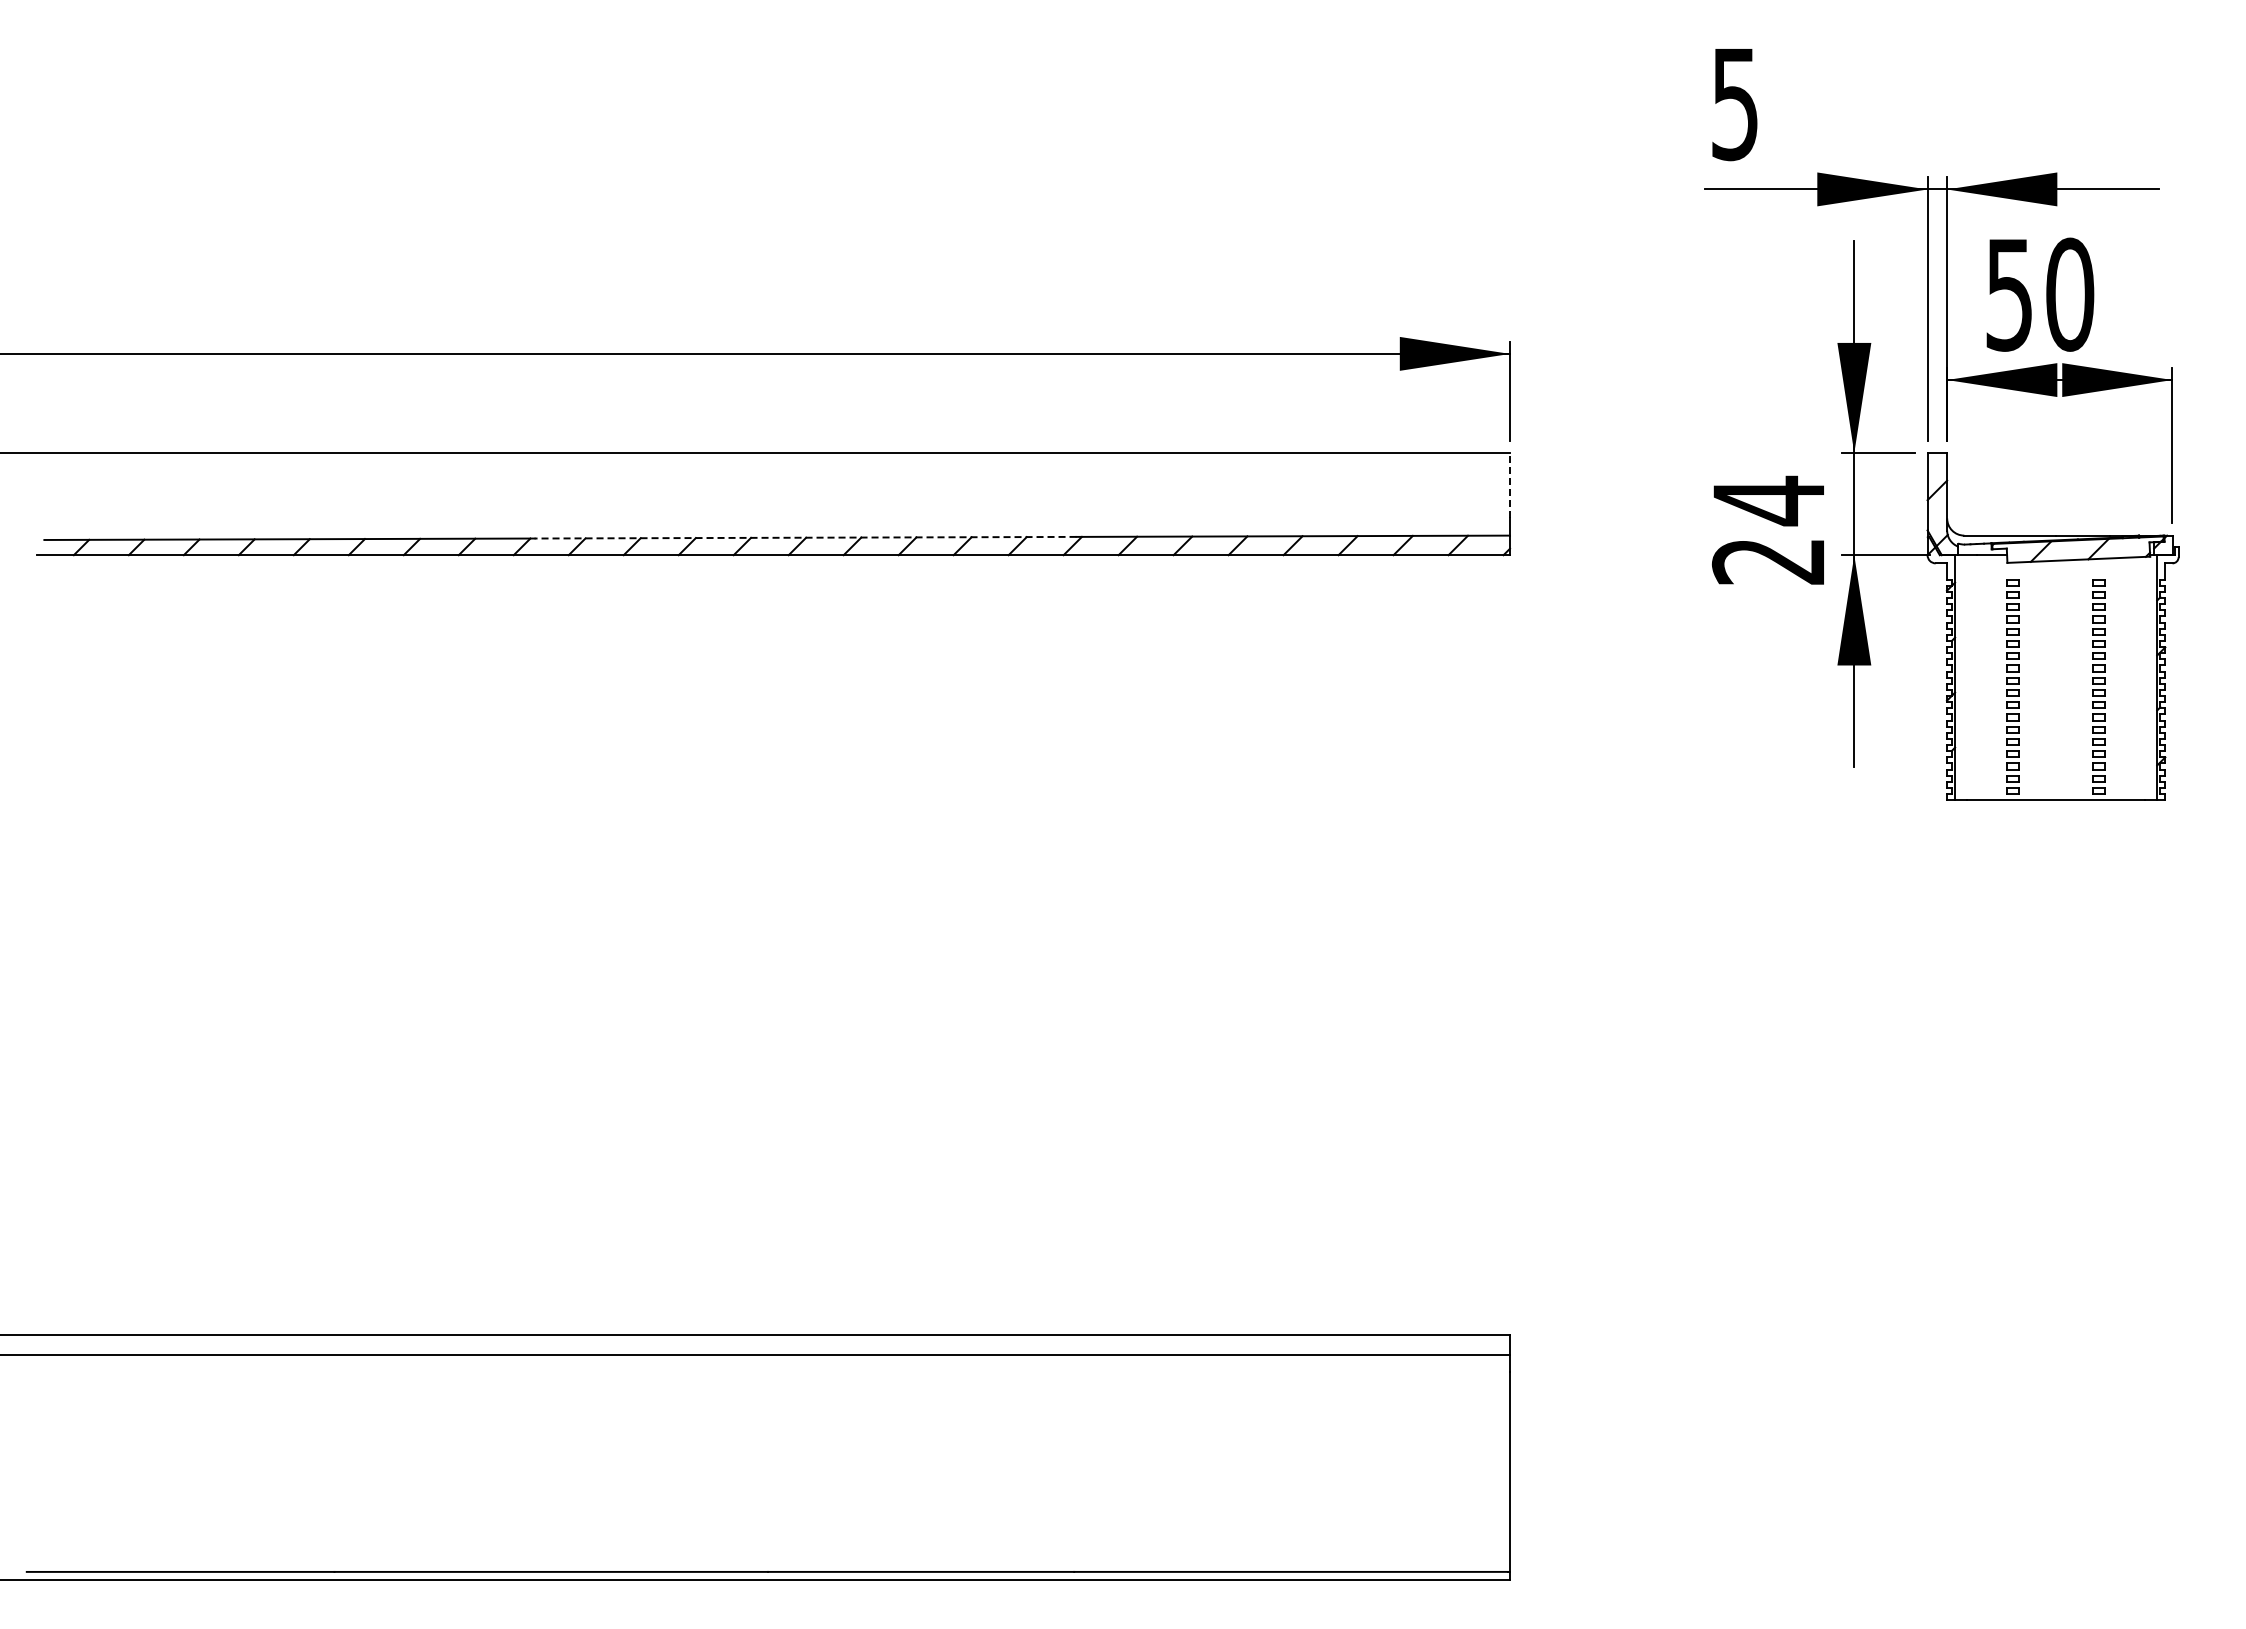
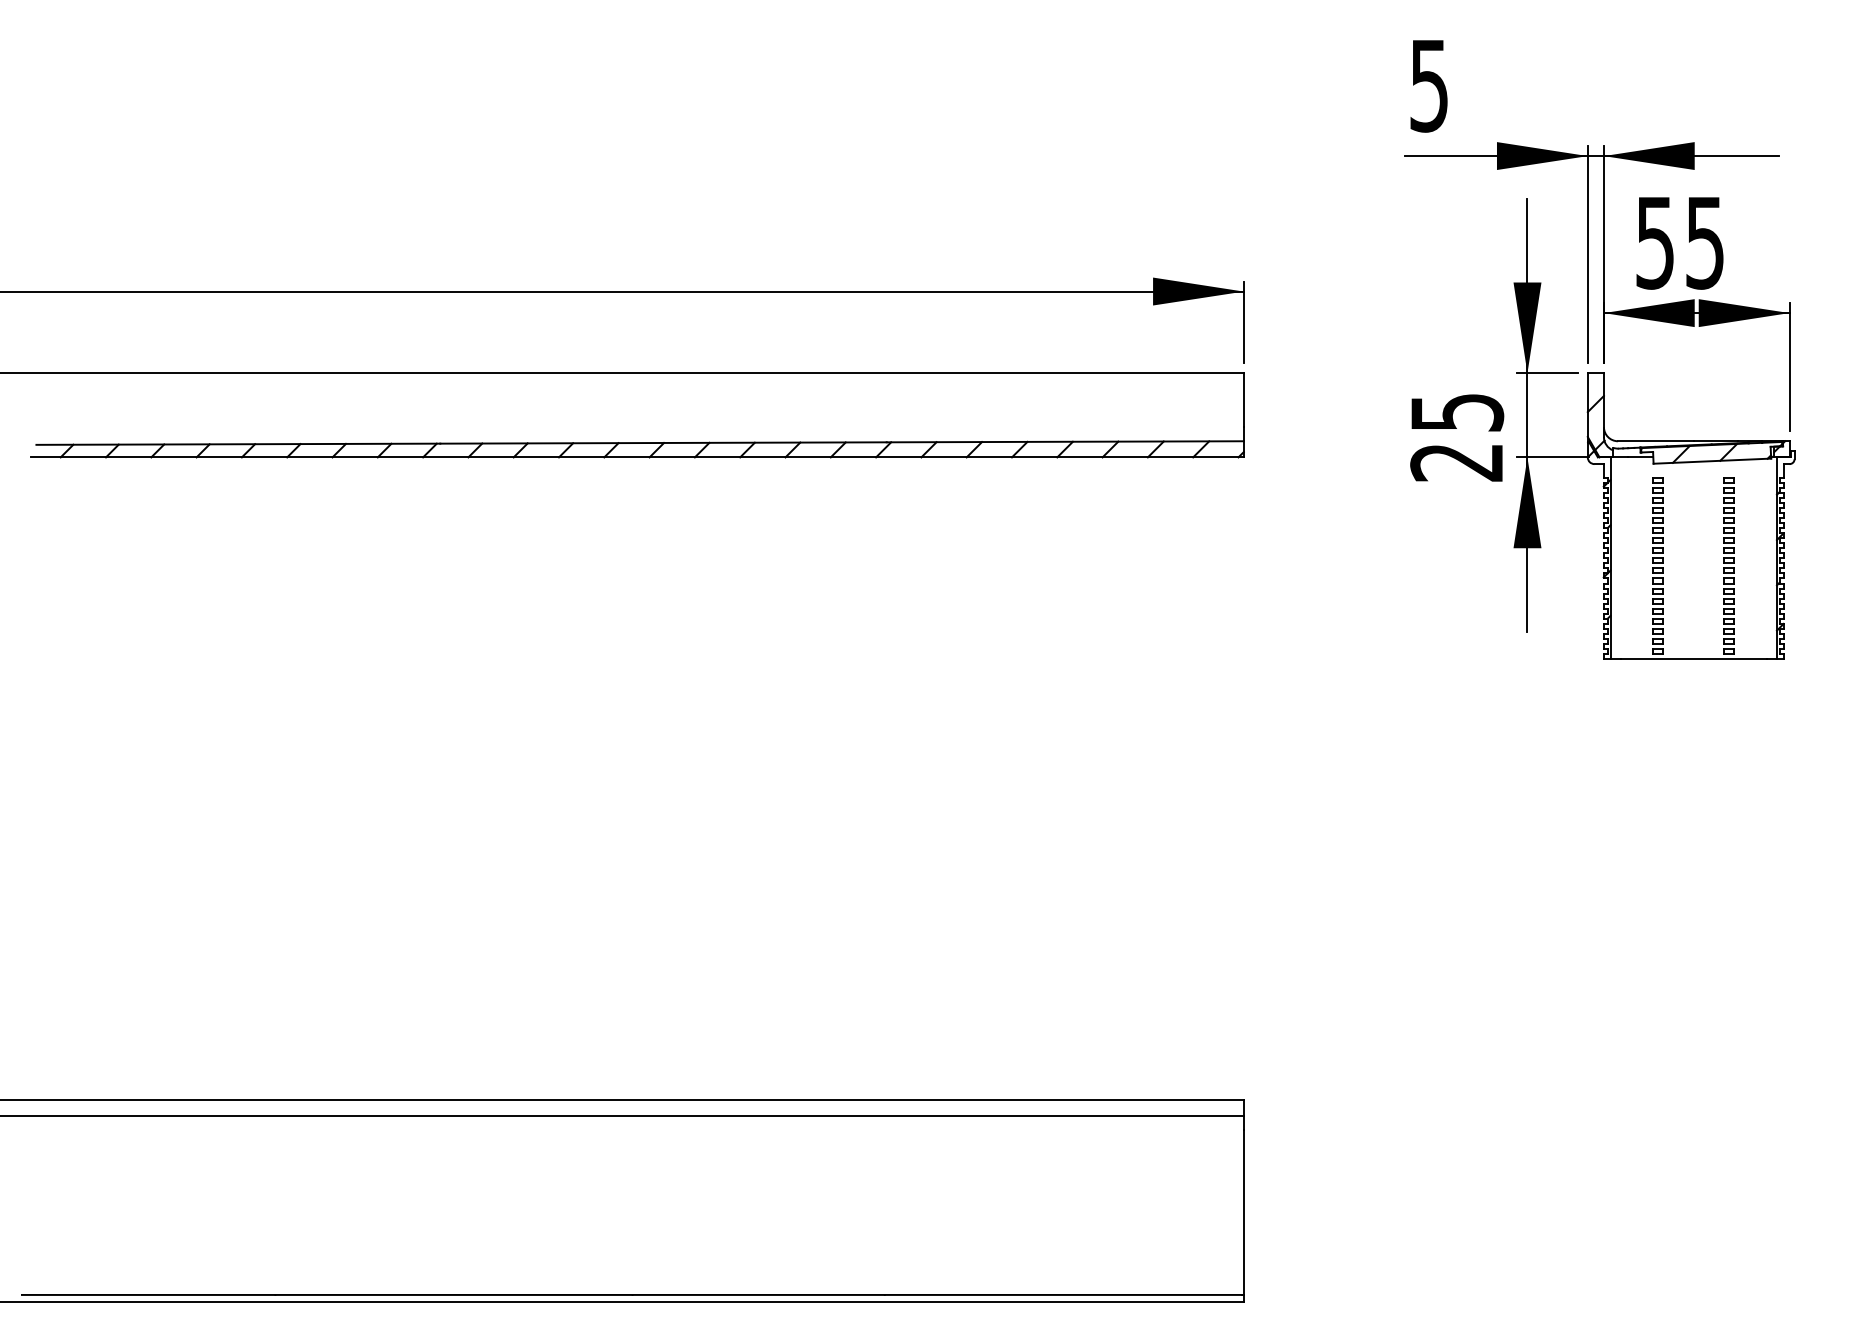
text: (2070, 294) -> (1705, 242), 50 -> 55
line: (1510, 485) -> (1244, 399), dashed -> solid
text: (1769, 500) -> (1457, 412), 24 -> 25
line: (805, 537) -> (663, 442), dashed -> solid

